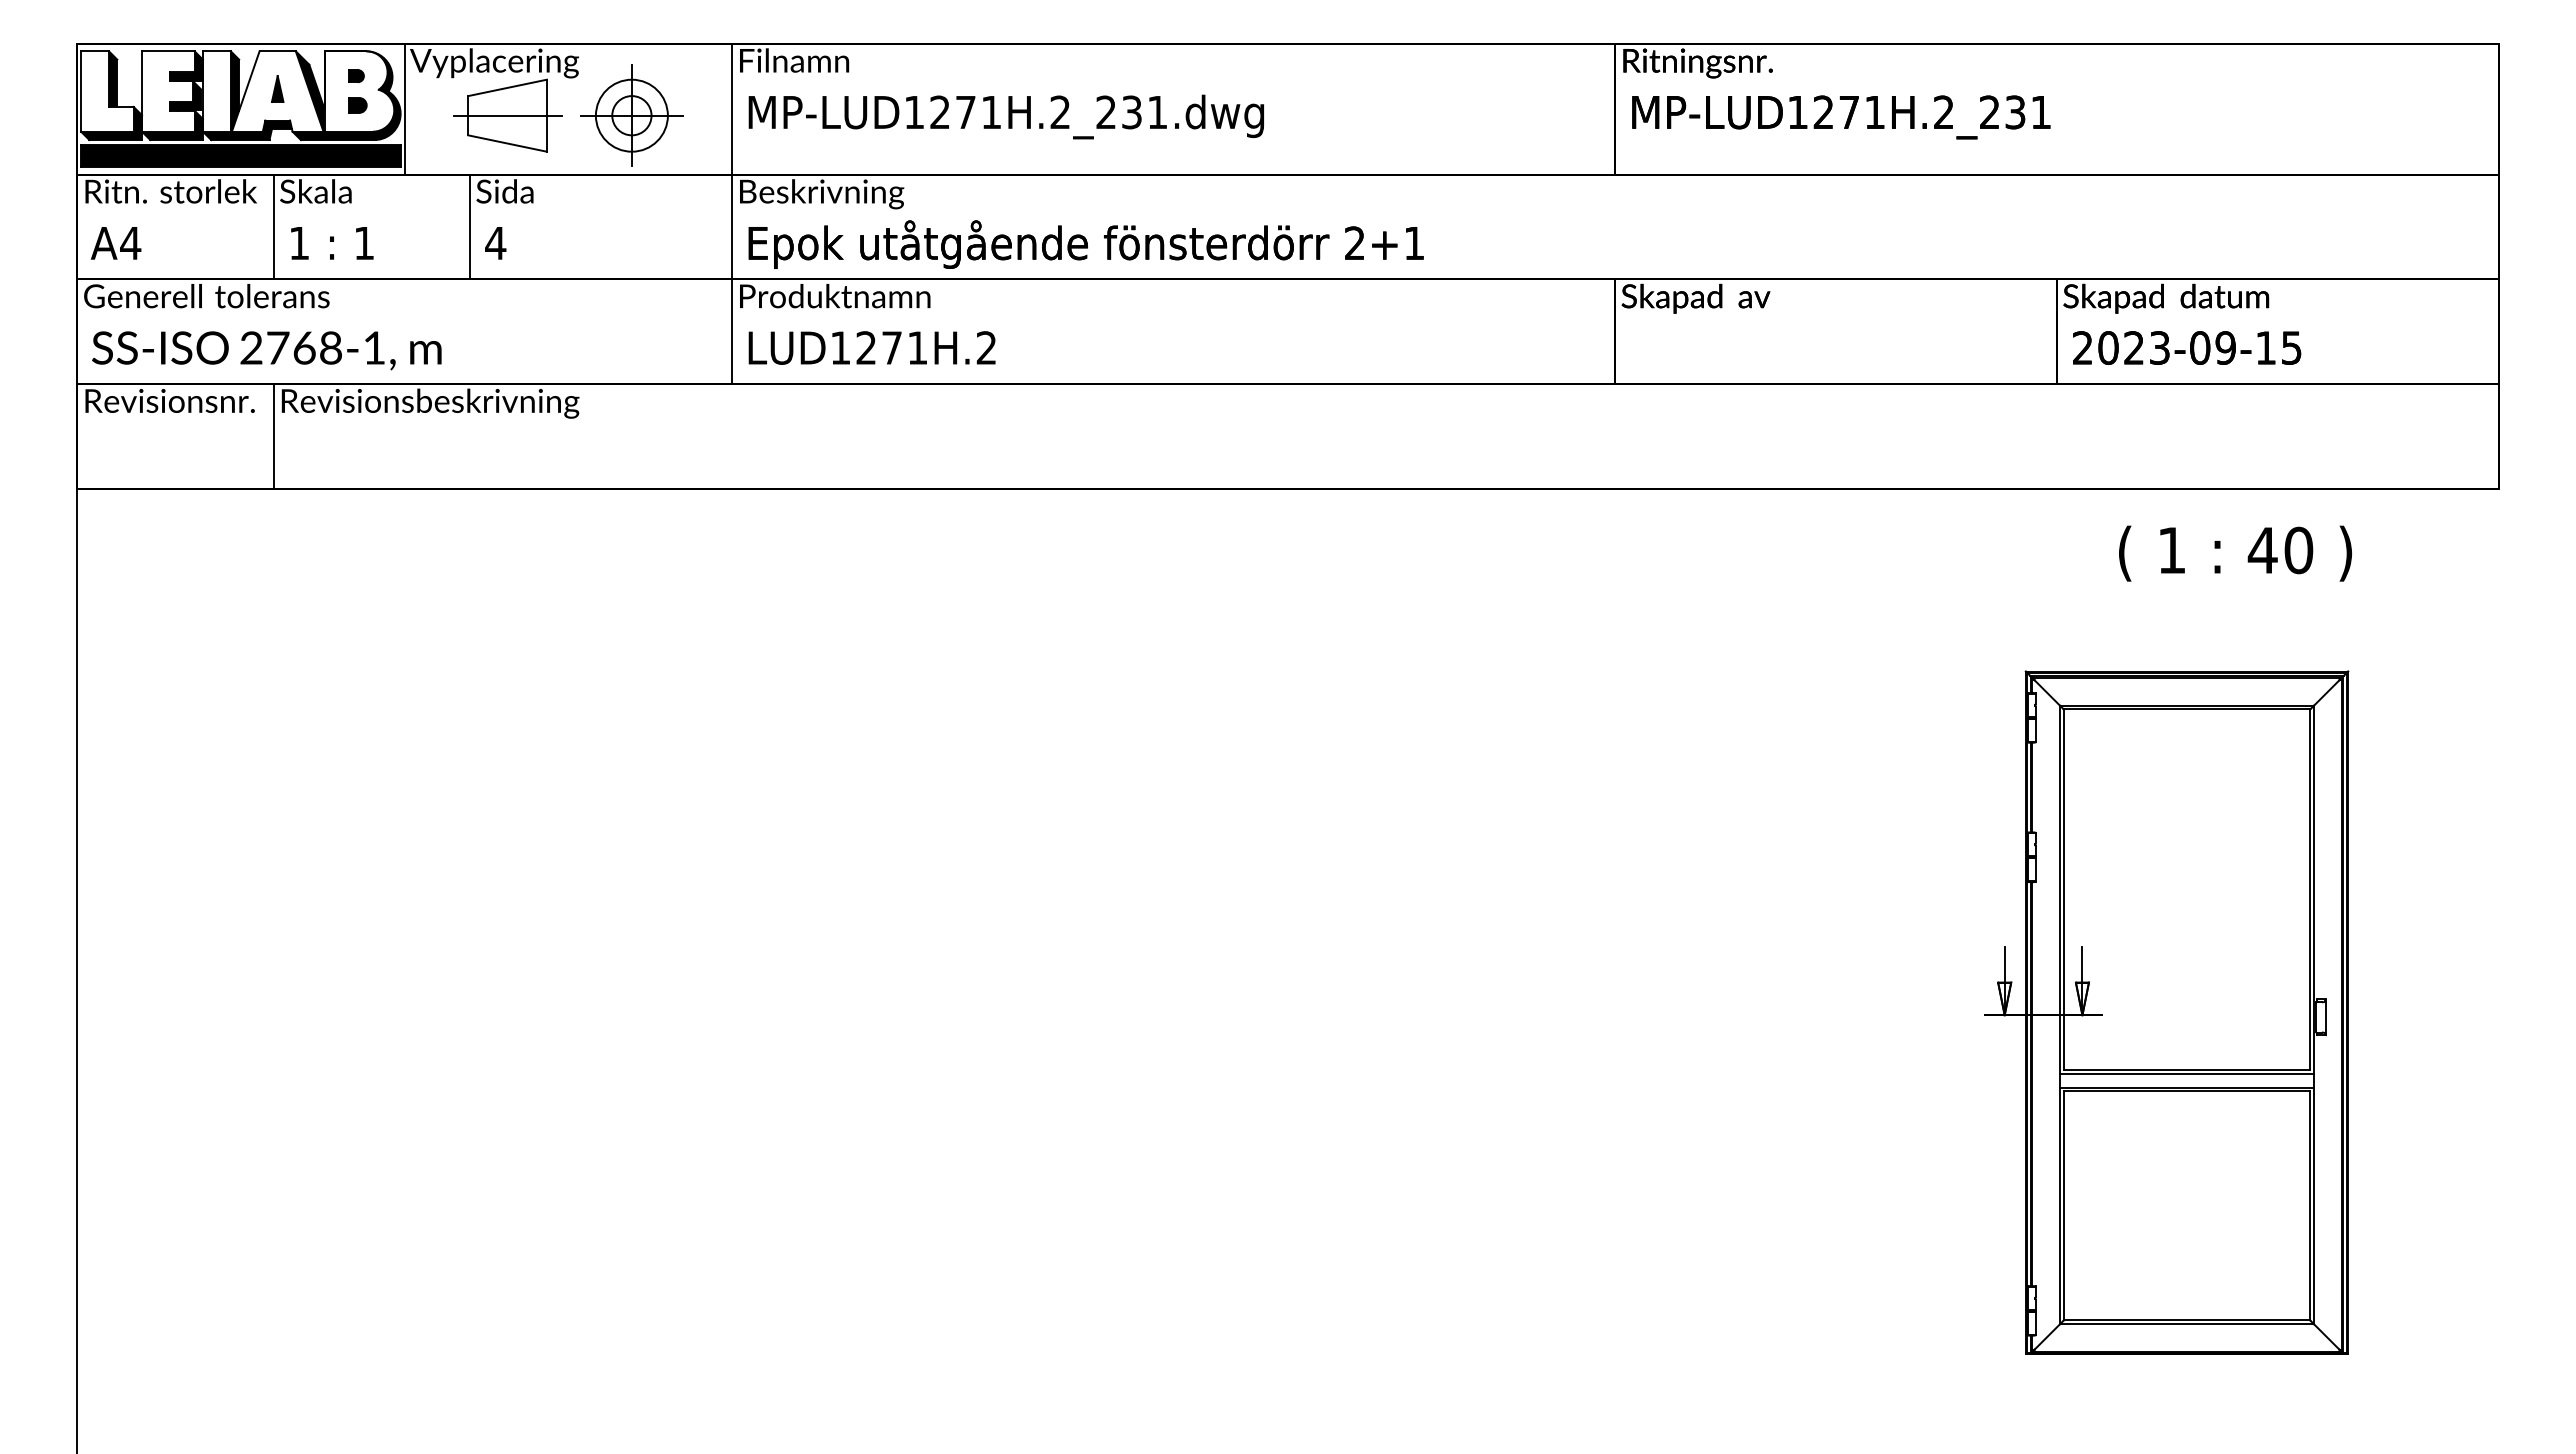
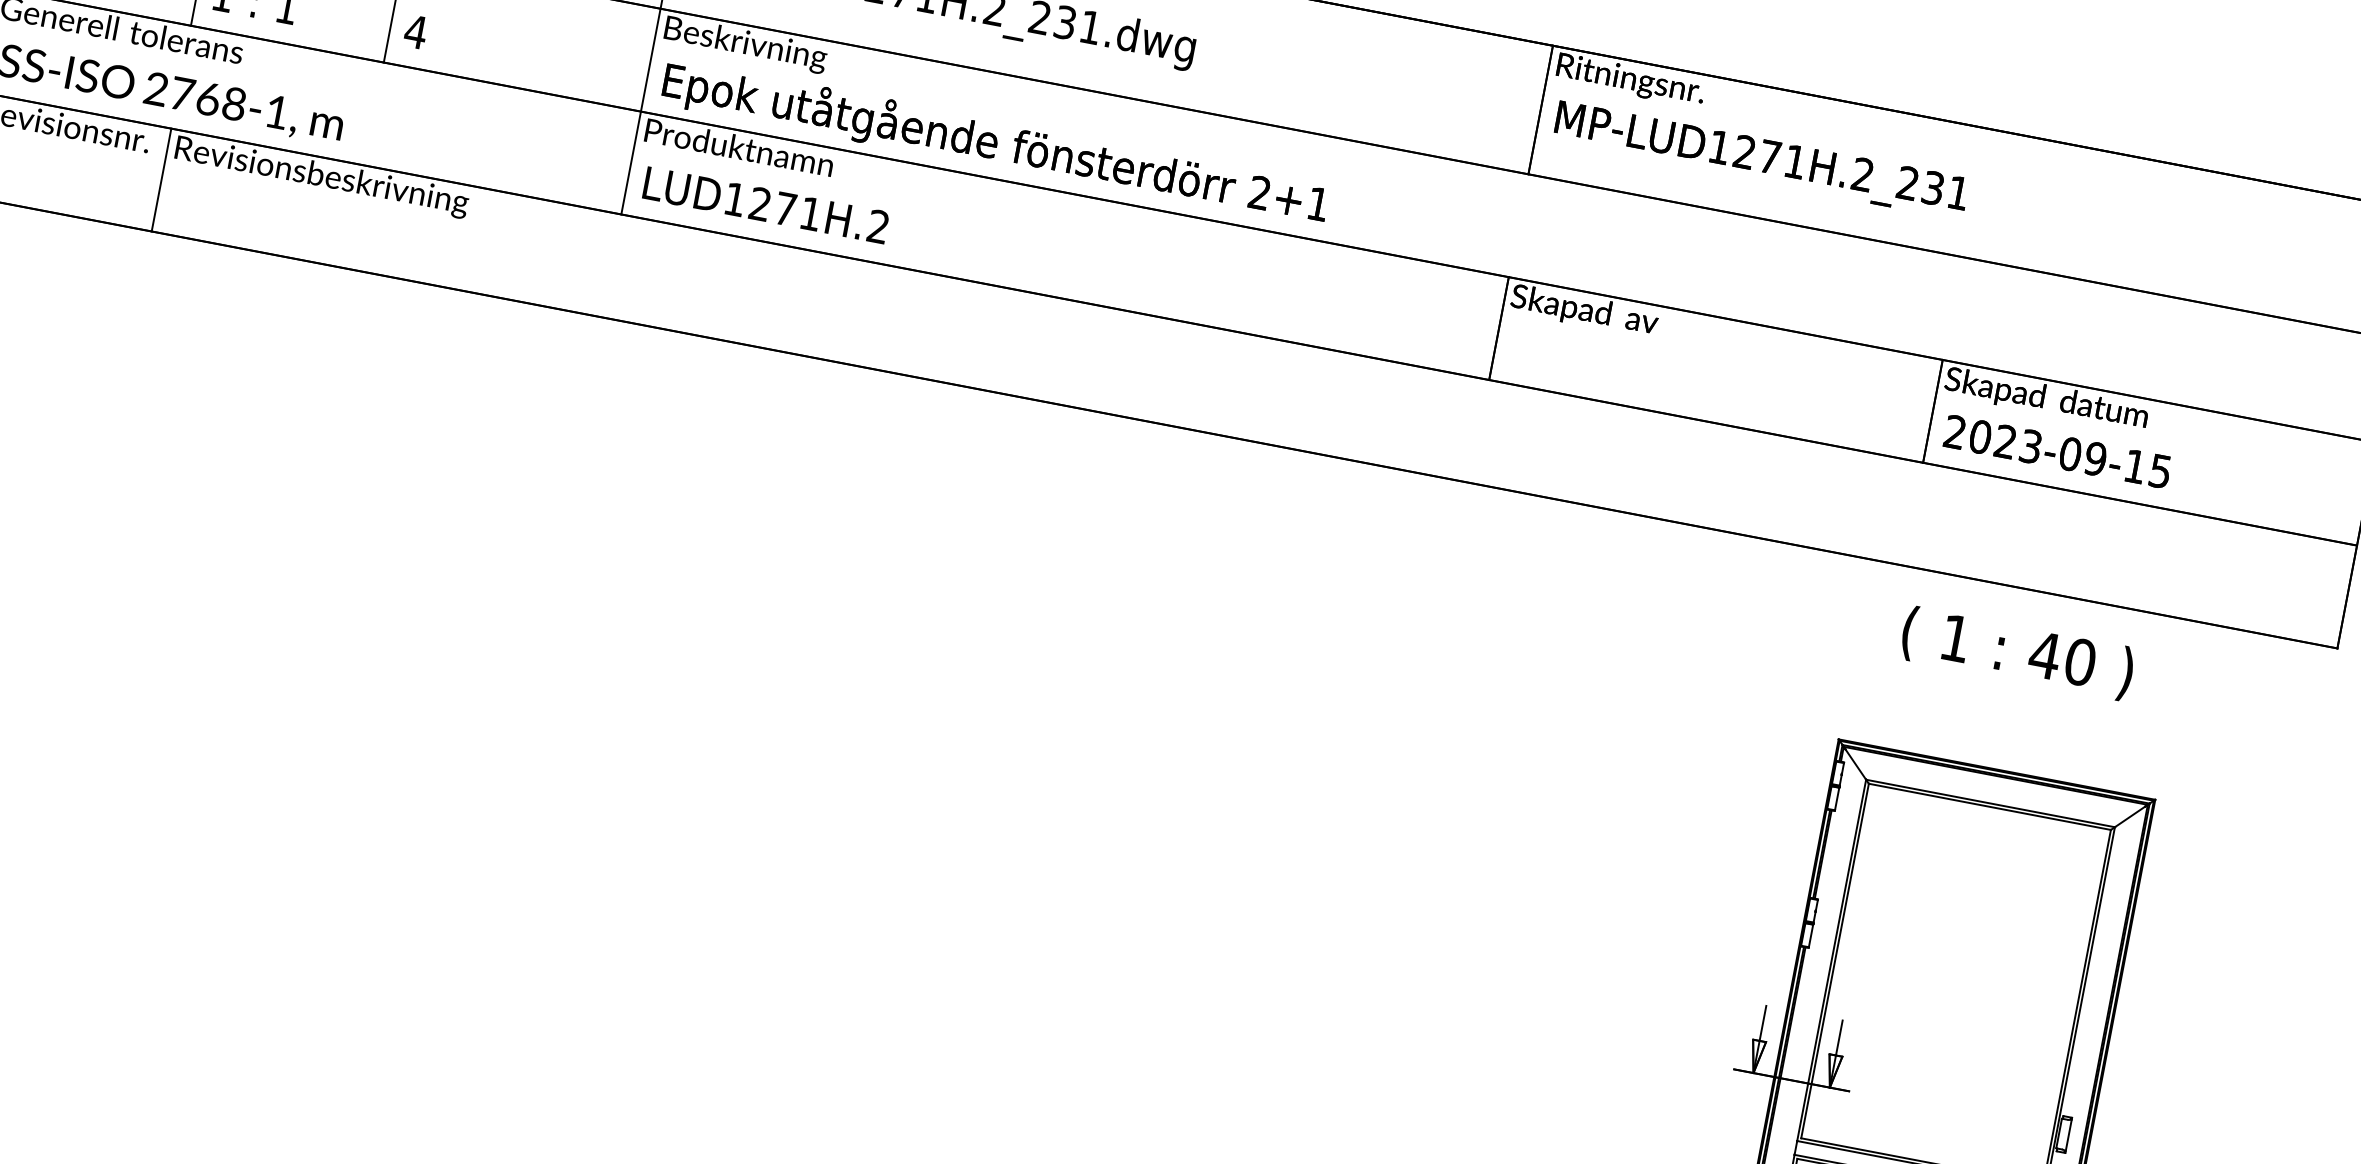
text: (2235, 553) -> (2017, 653), moved

